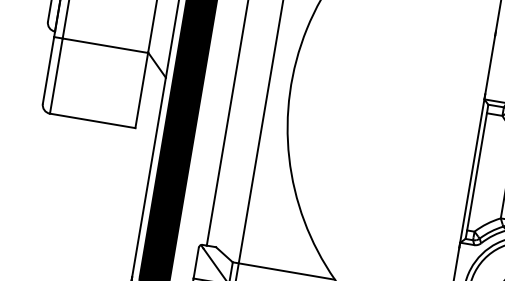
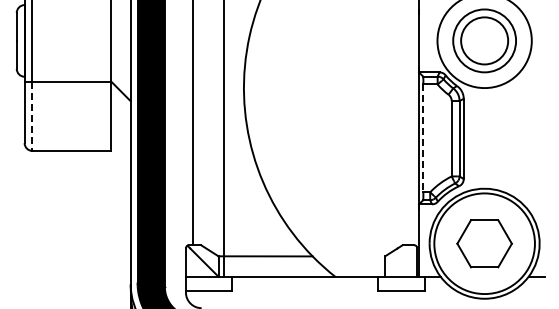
line: (56, 76) -> (32, 116), solid -> dashed
line: (477, 171) -> (423, 138), solid -> dashed

